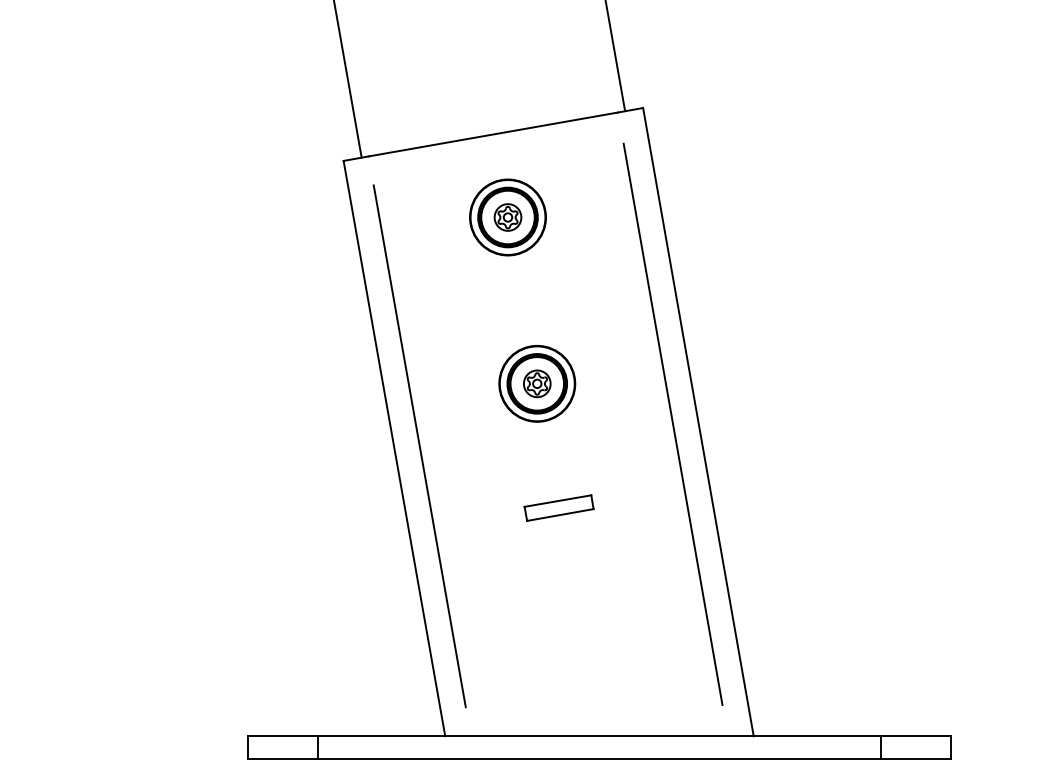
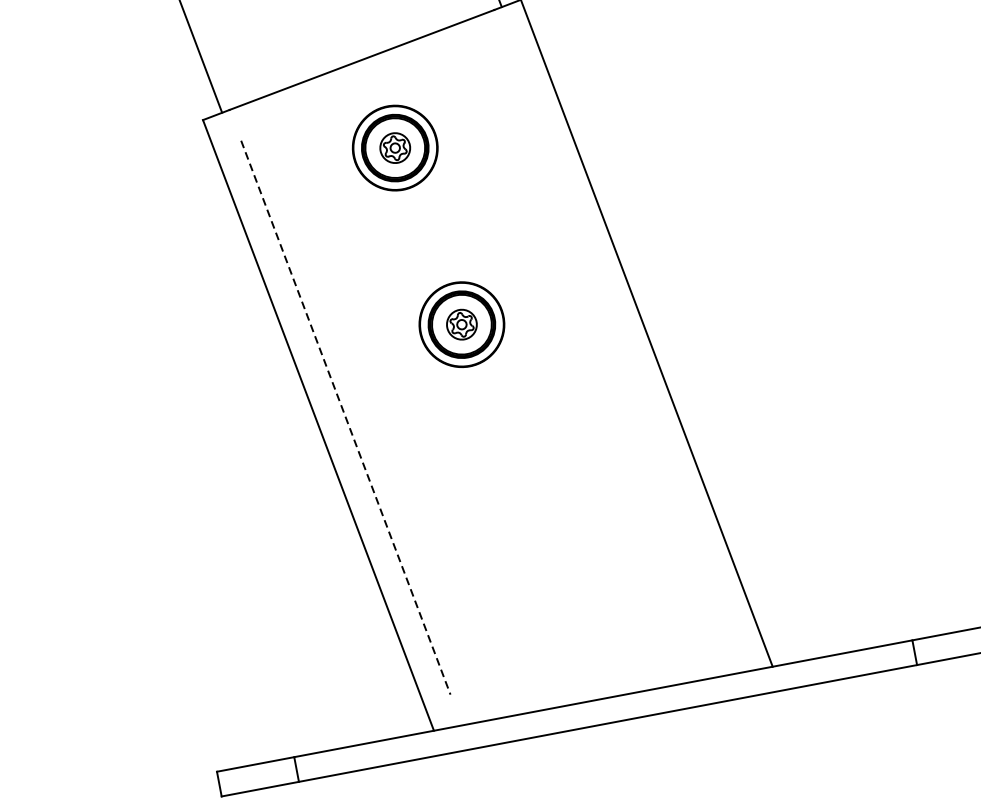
line: (672, 424) -> (618, 341), removed
line: (419, 446) -> (345, 417), solid -> dashed
part: (558, 507) -> (510, 456), removed

